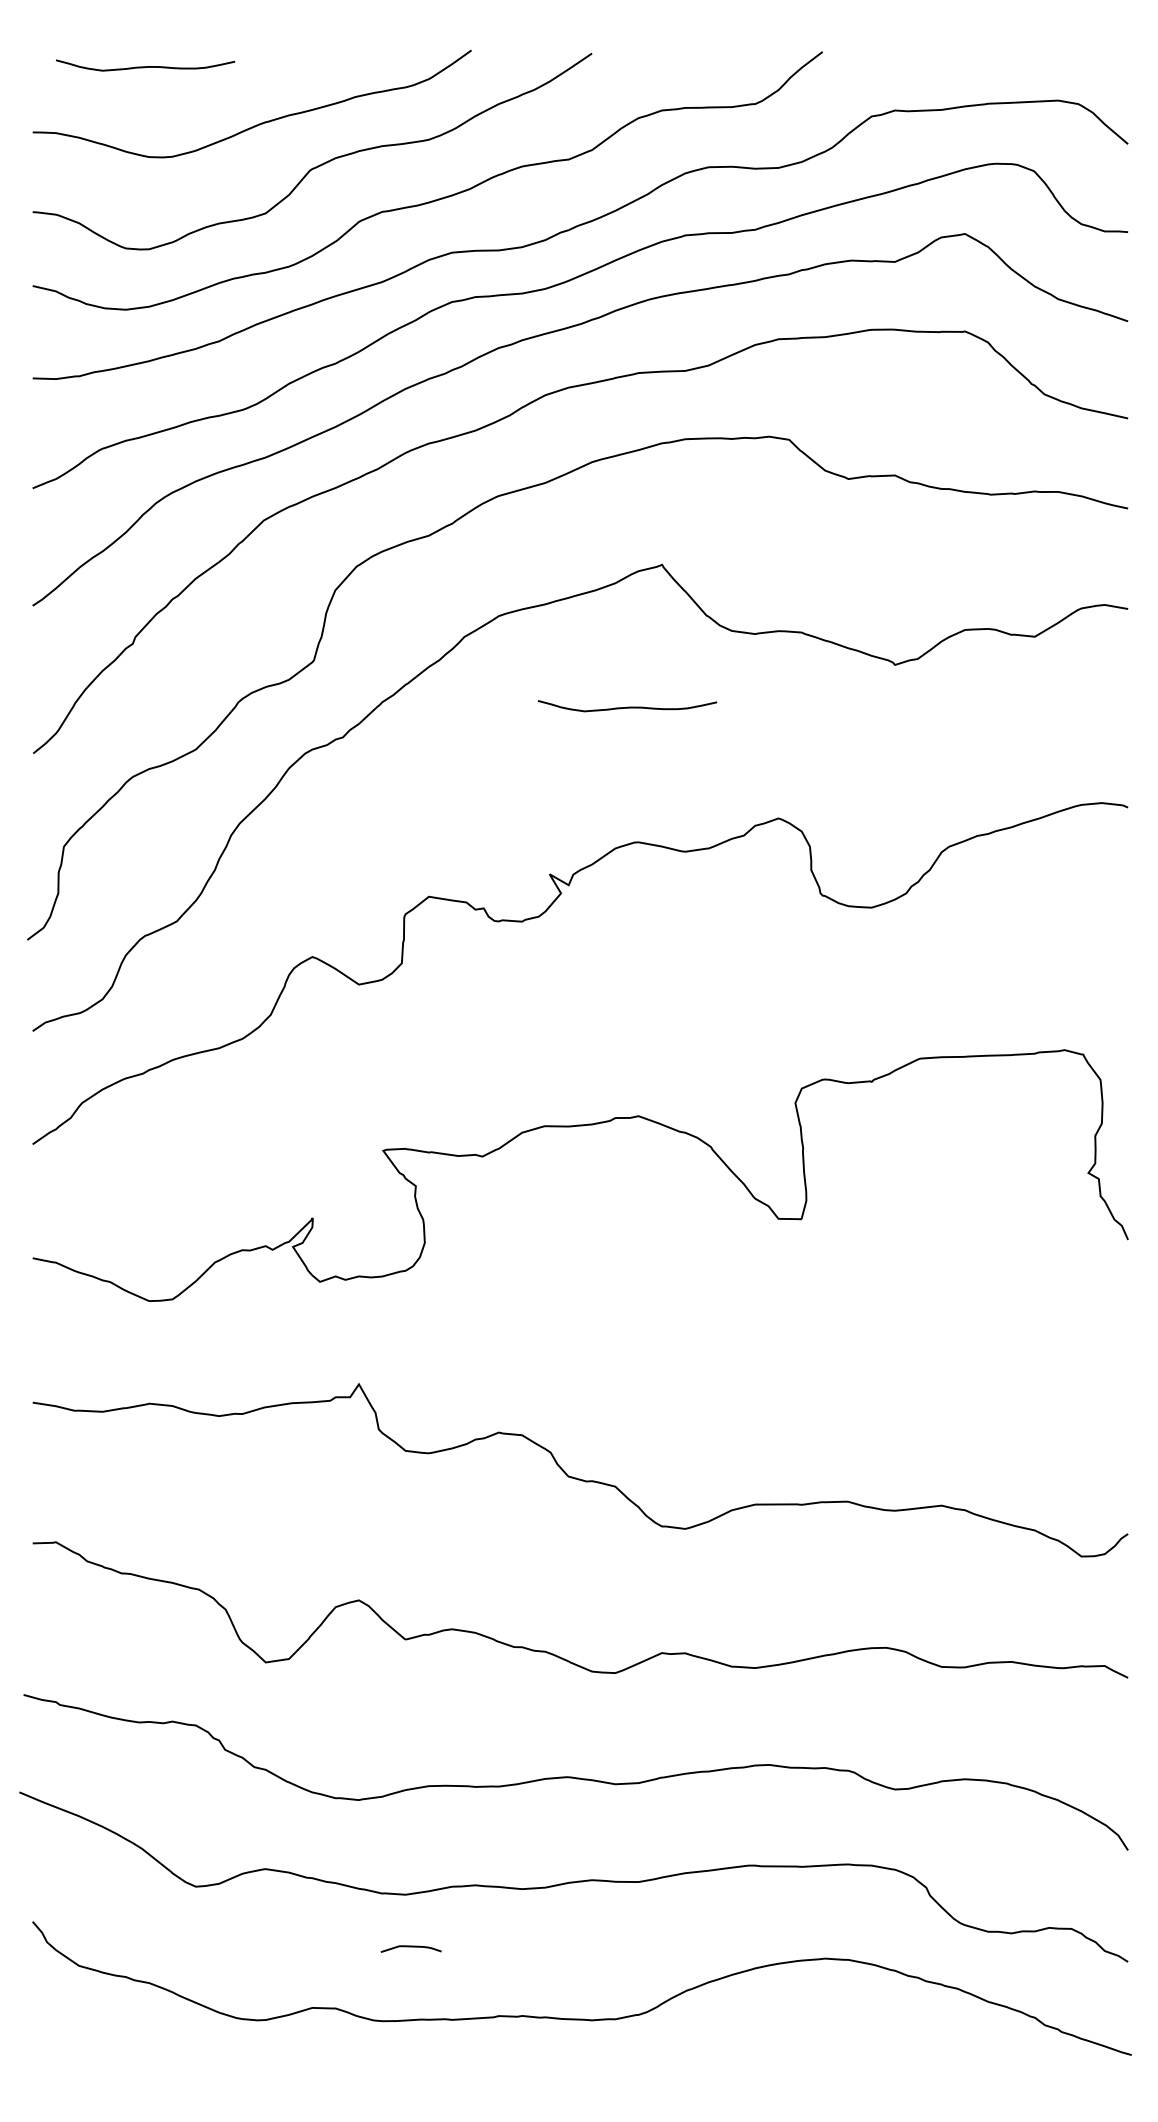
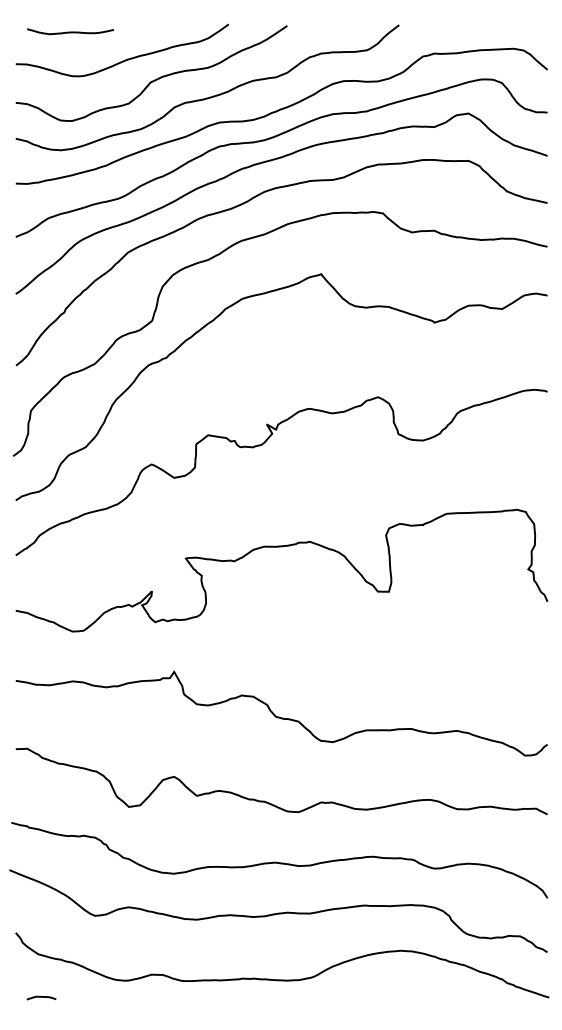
curve: (627, 705) -> (304, 342), removed
curve: (411, 1947) -> (41, 997), moved

